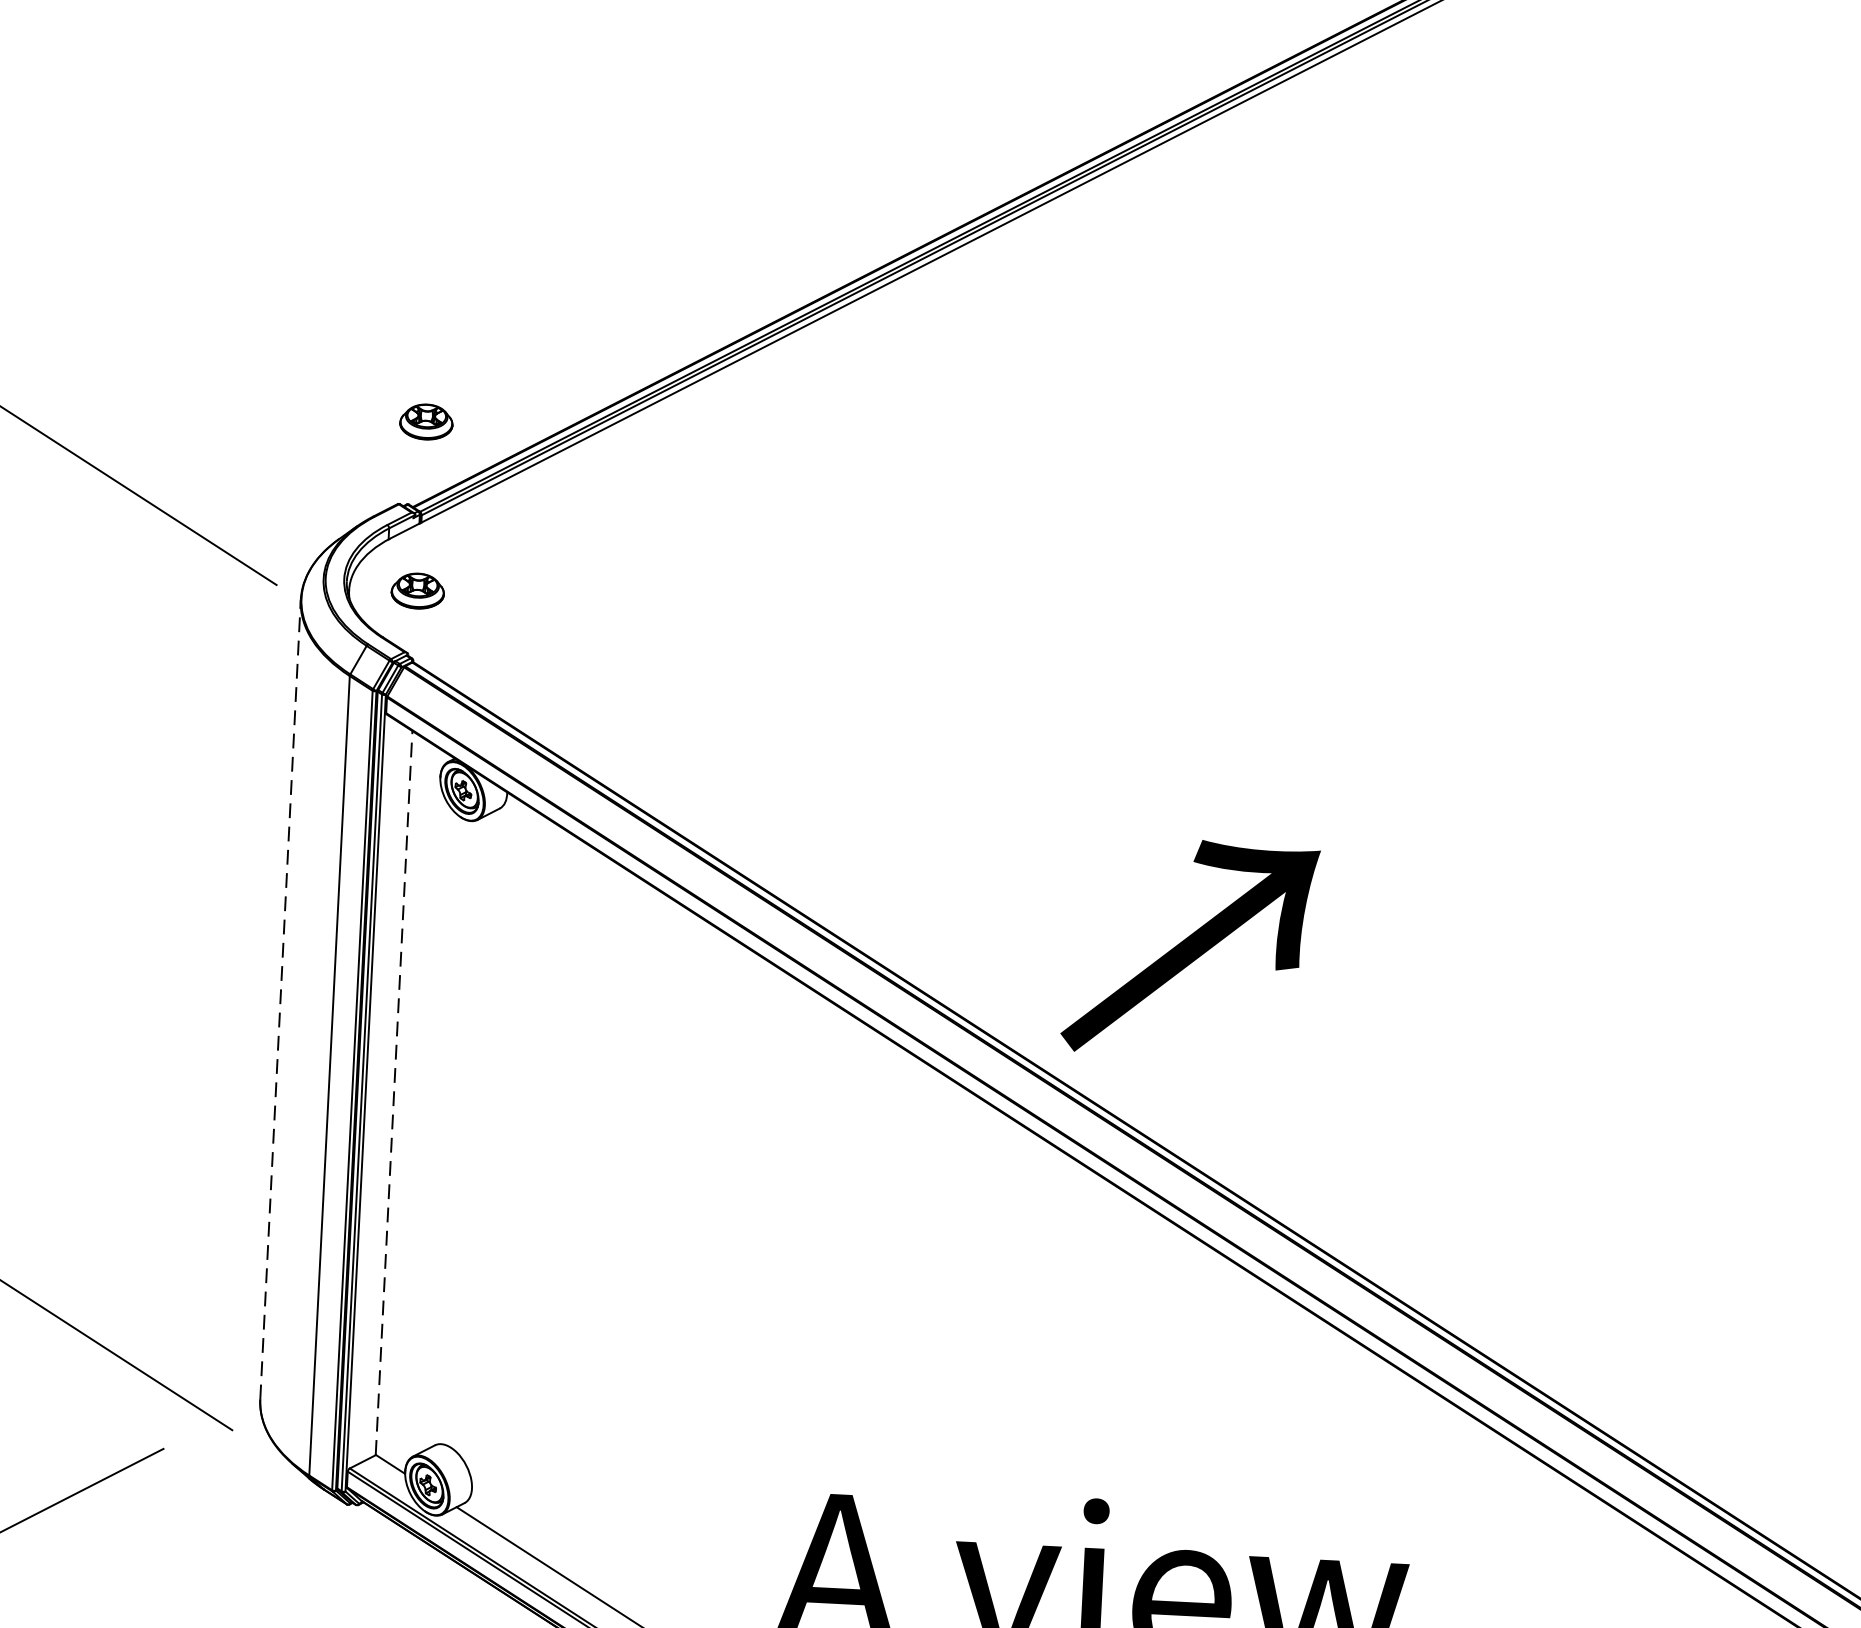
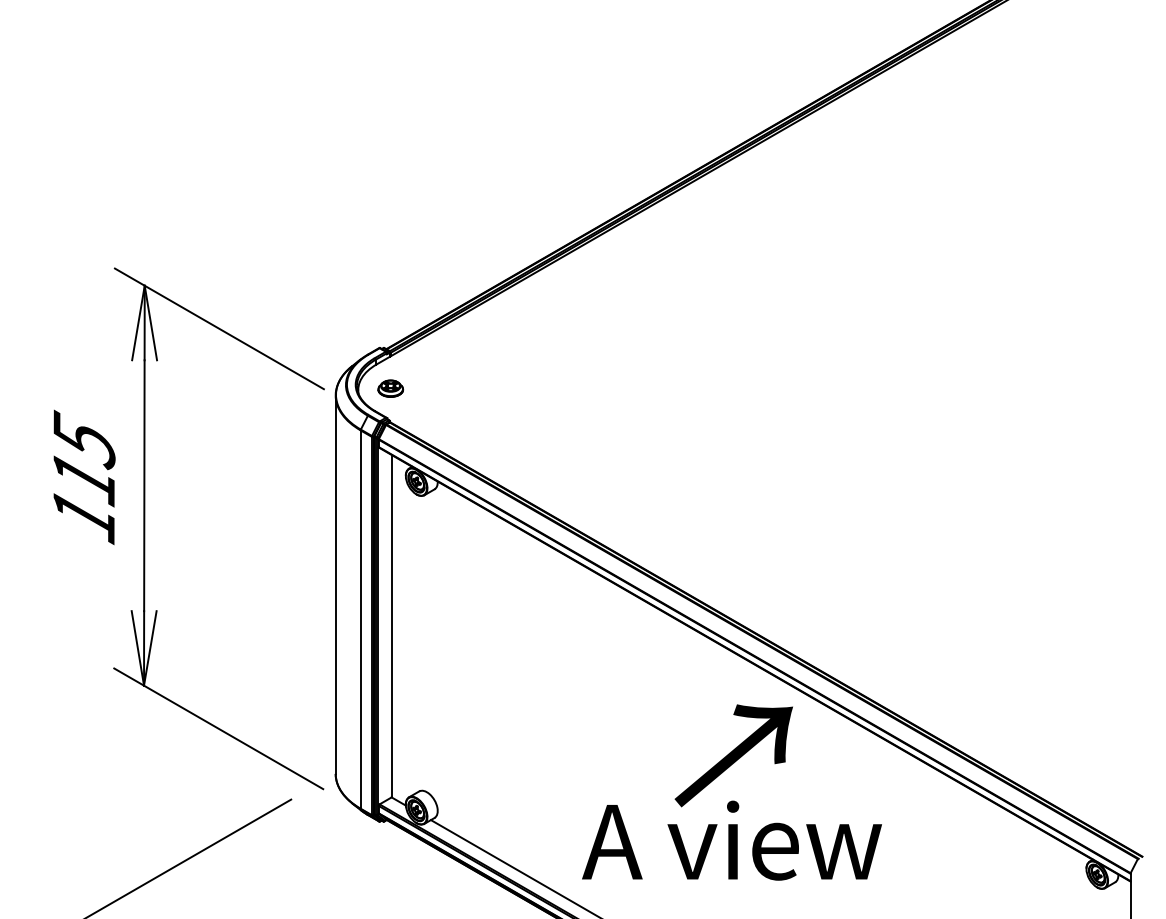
part: (425, 421) -> (390, 308), removed
text: (1189, 947) -> (733, 755), moved
line: (280, 999) -> (335, 584), dashed -> solid
line: (394, 1091) -> (391, 625), dashed -> solid

